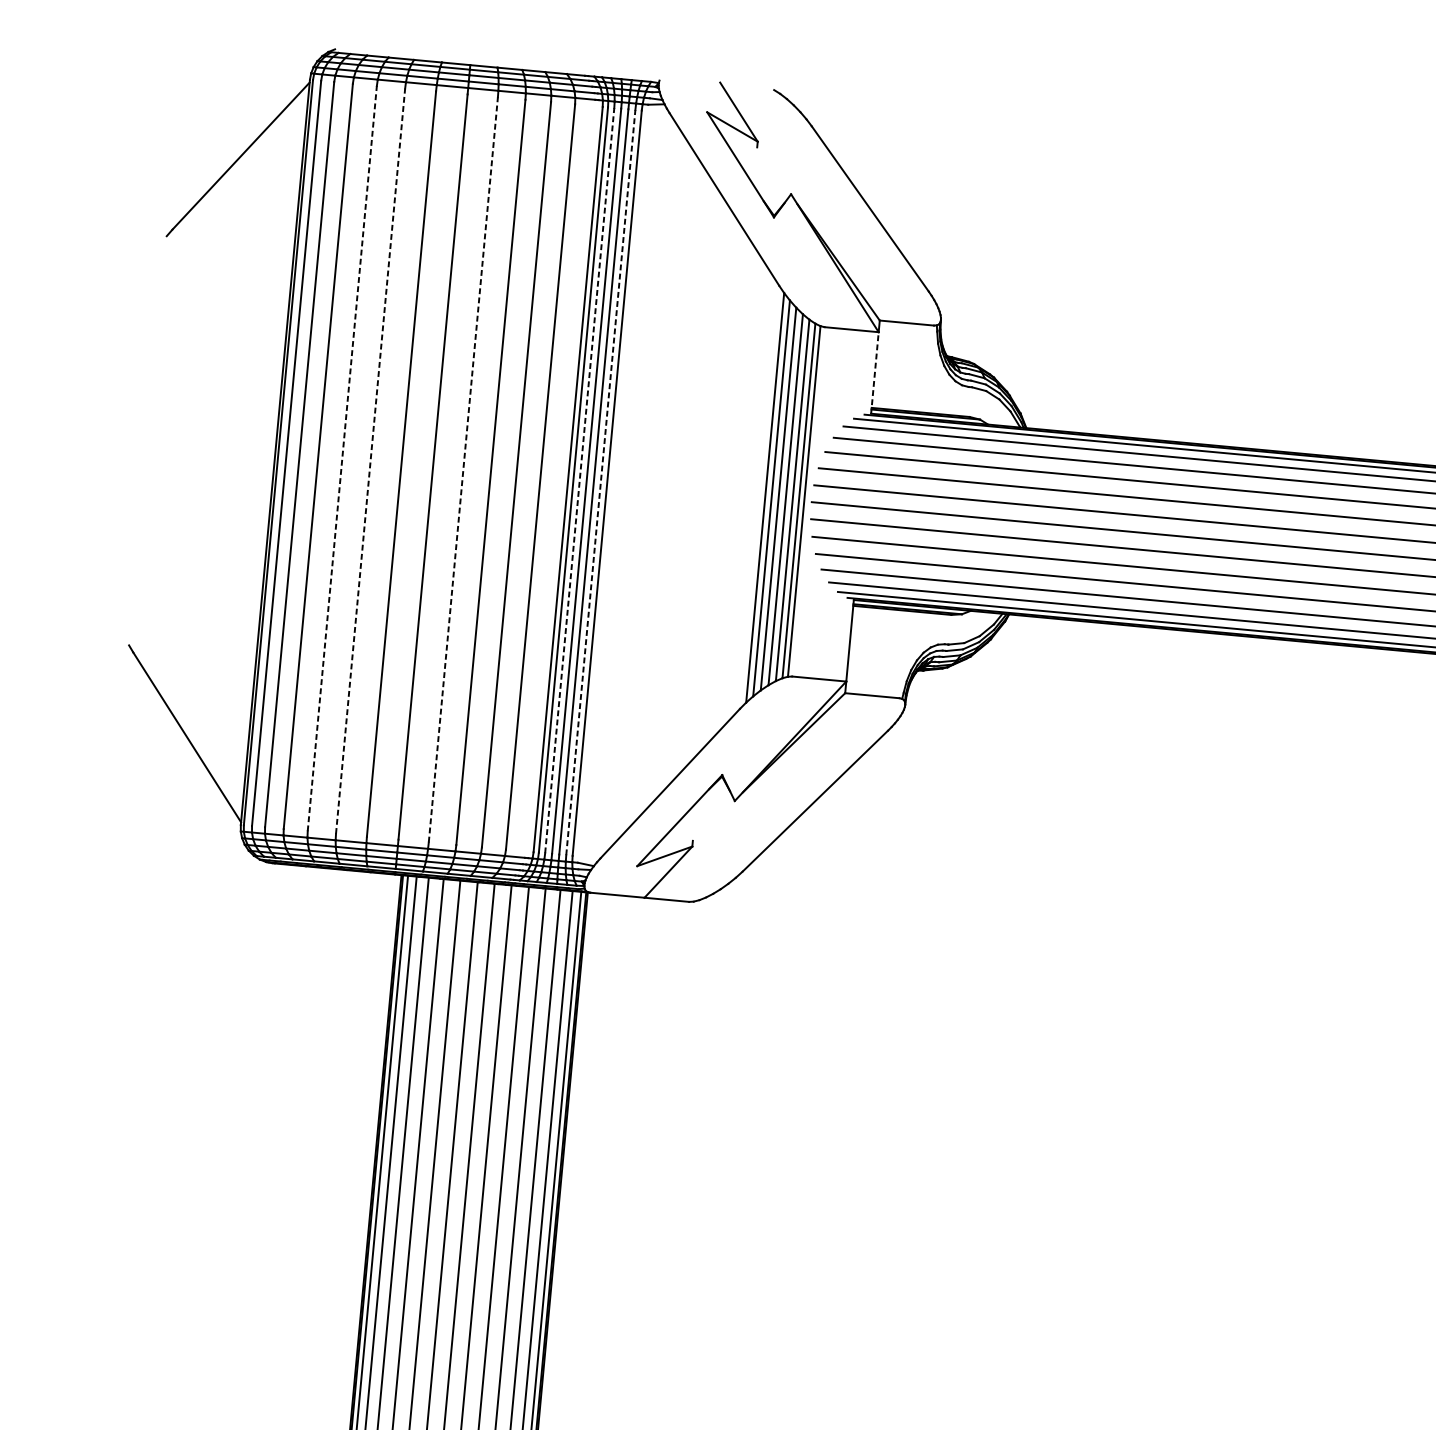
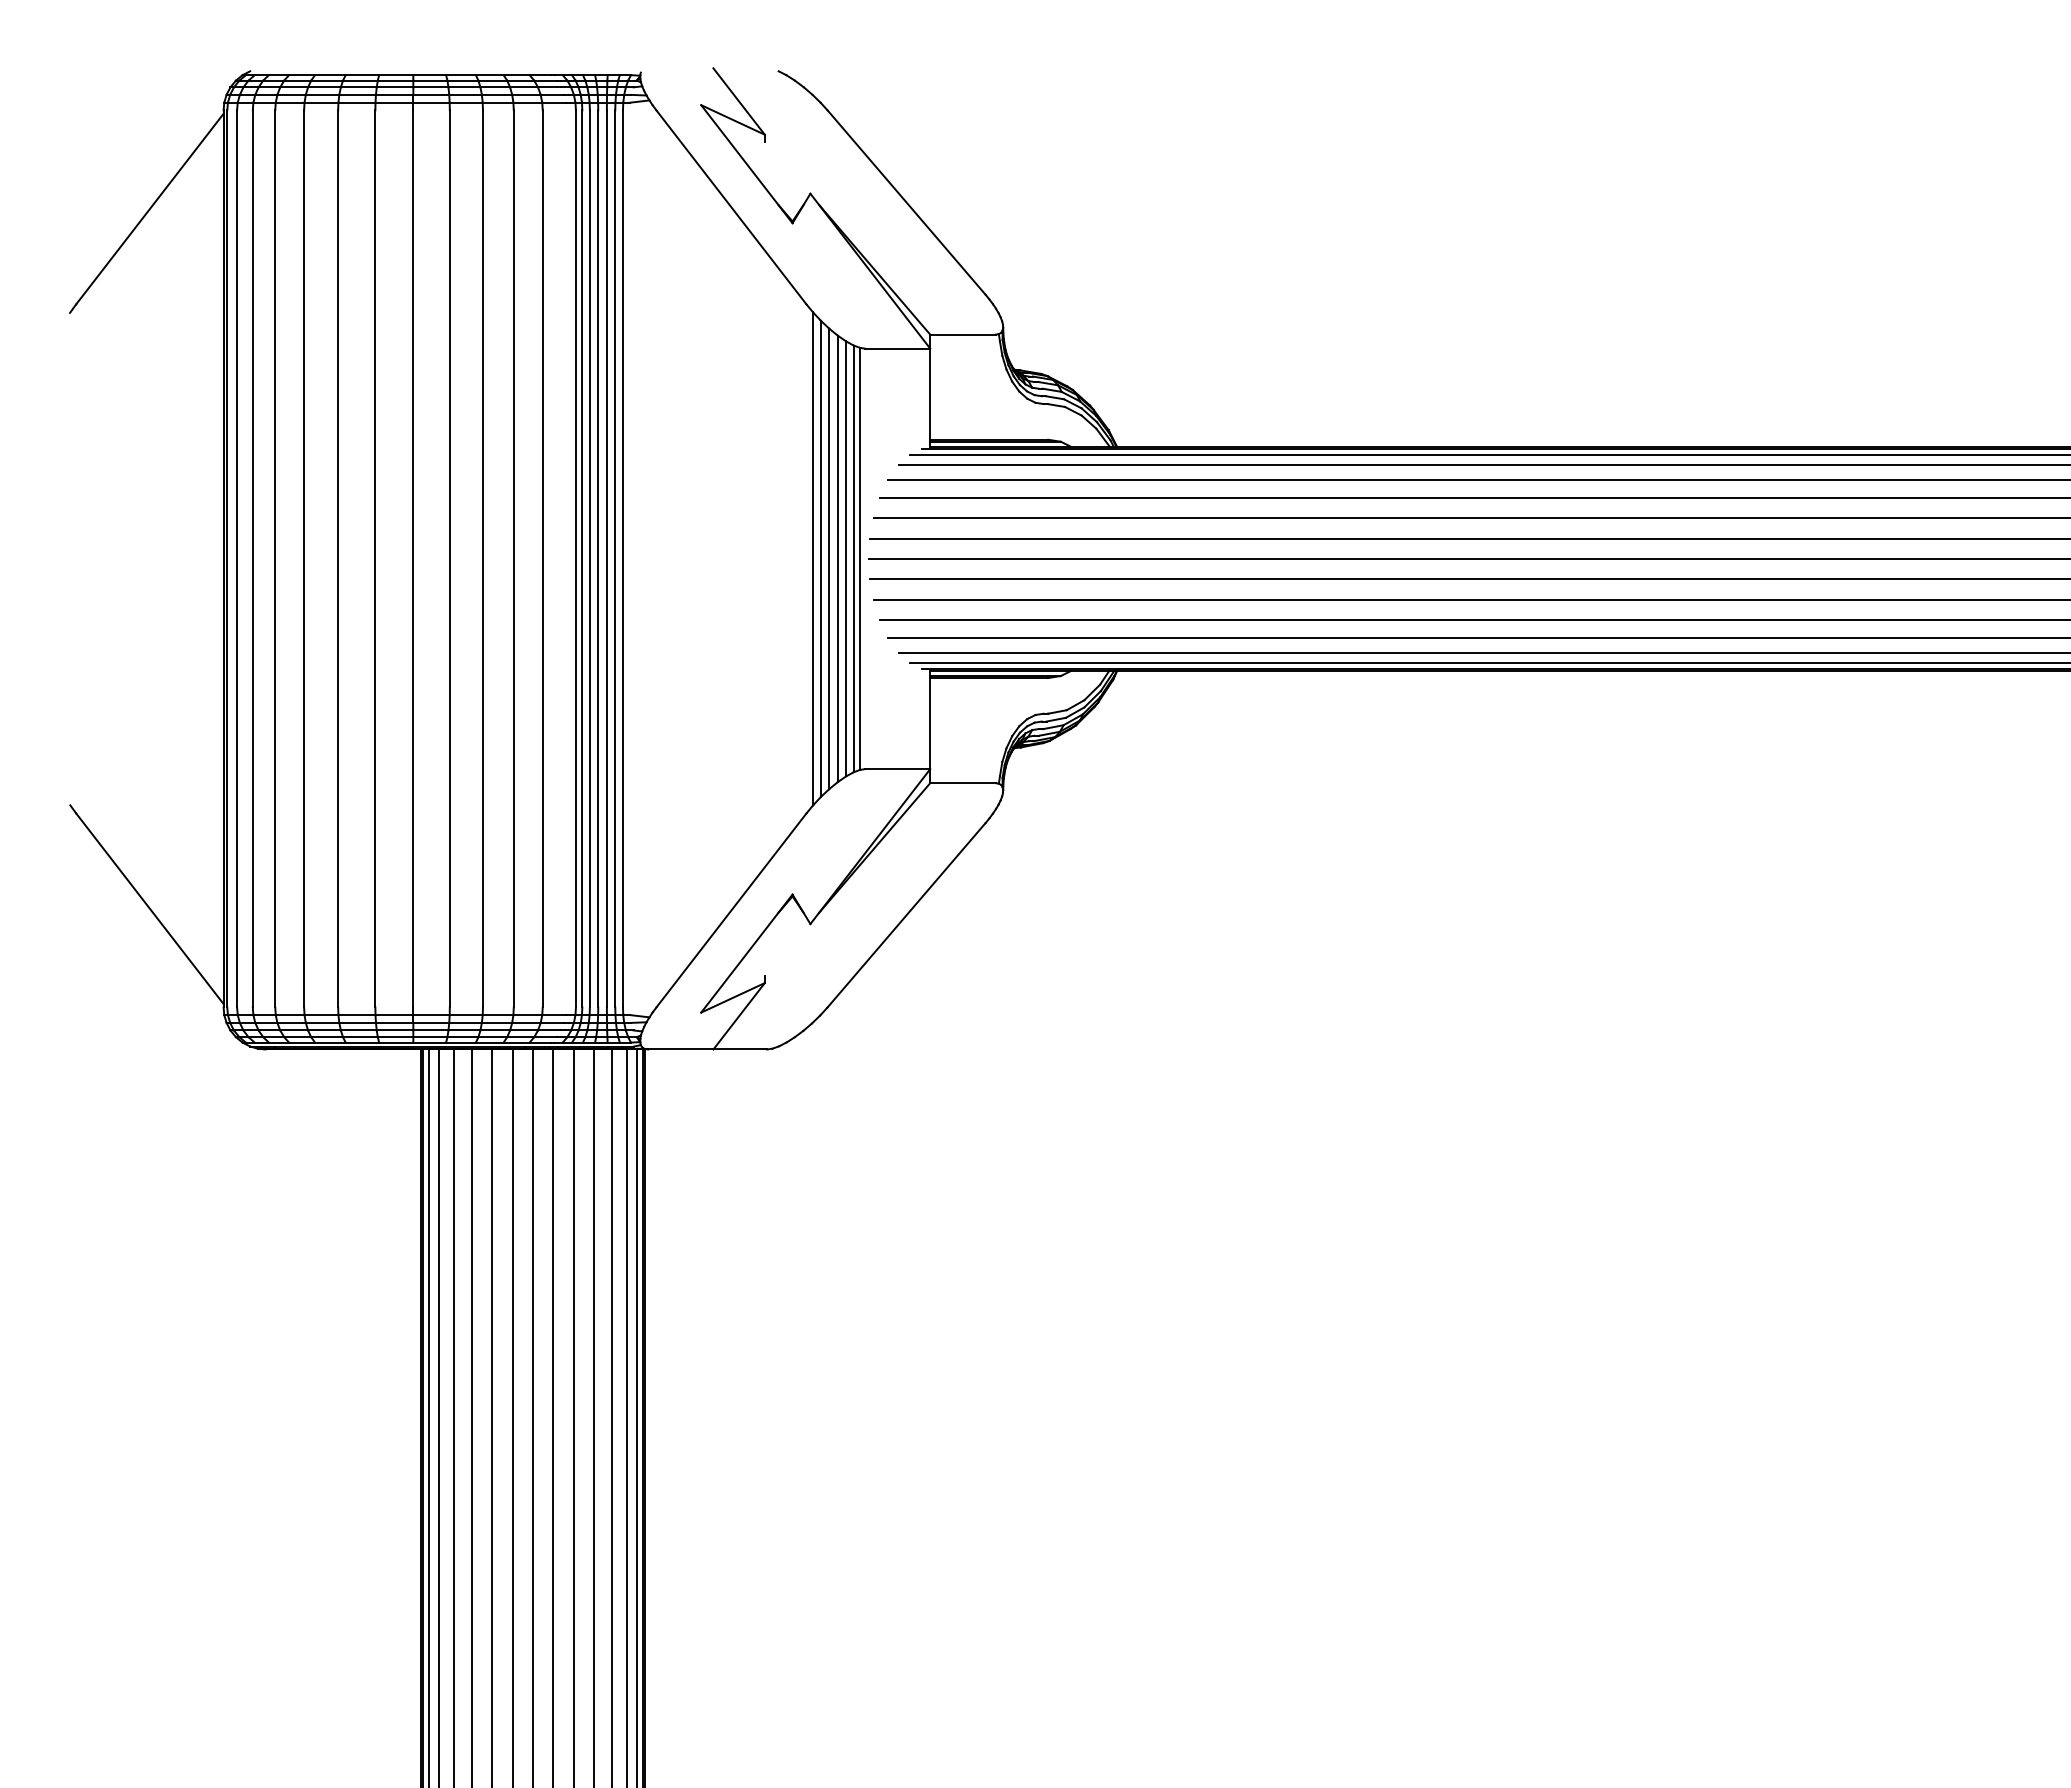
line: (875, 372) -> (930, 397), dashed -> solid
line: (342, 458) -> (304, 558), dashed -> solid
line: (370, 460) -> (338, 558), dashed -> solid
line: (463, 469) -> (449, 558), dashed -> solid
line: (579, 480) -> (589, 558), dashed -> solid
line: (601, 482) -> (615, 558), dashed -> solid

